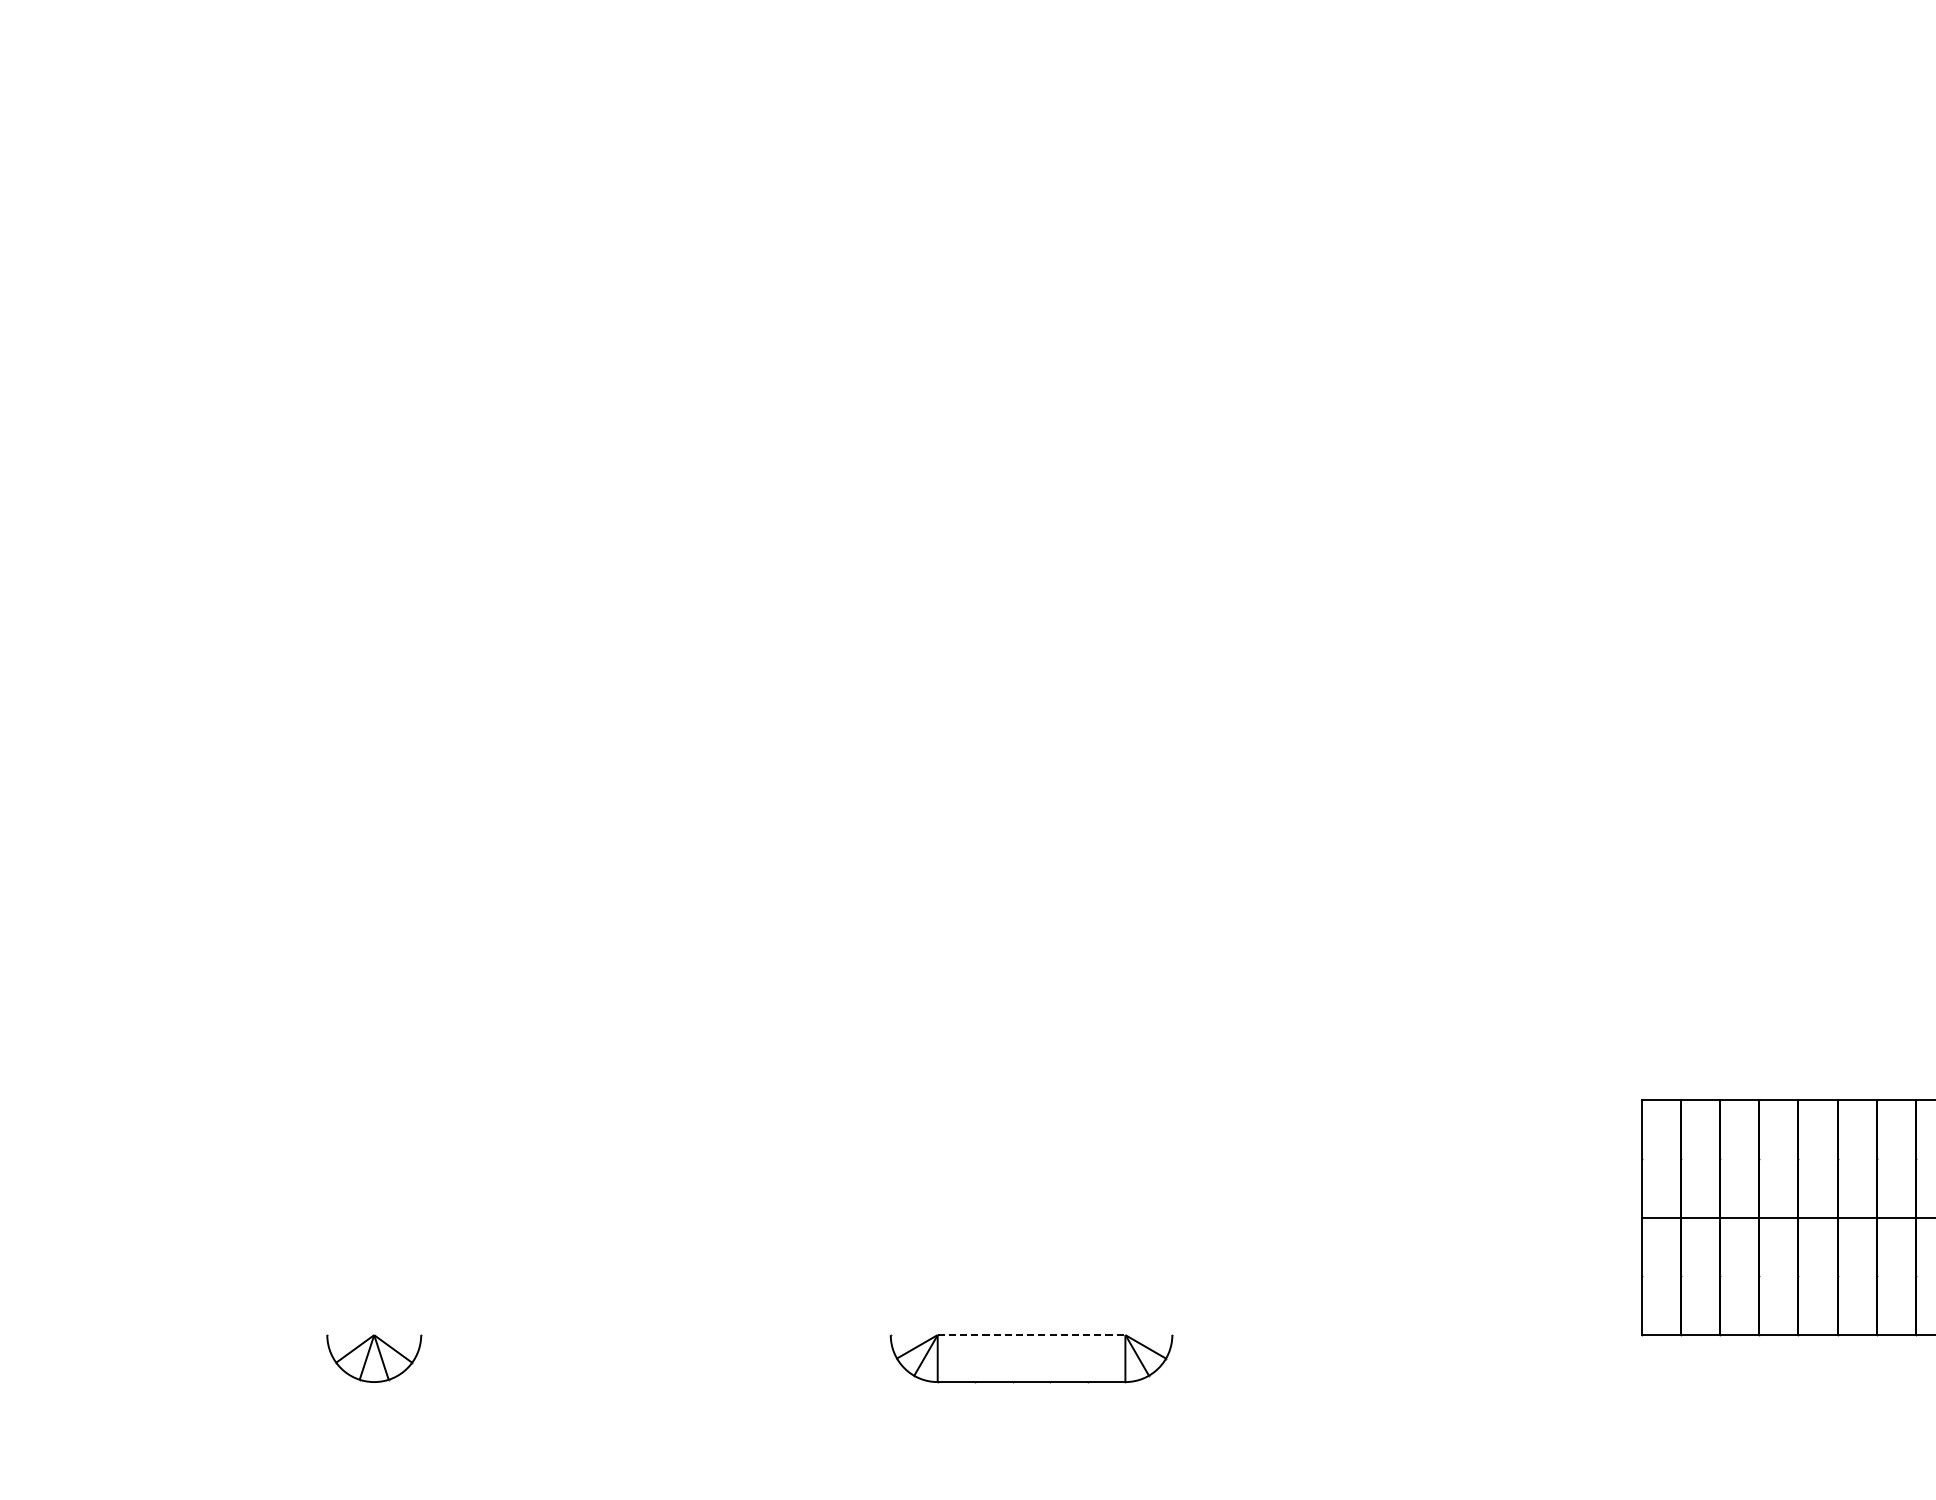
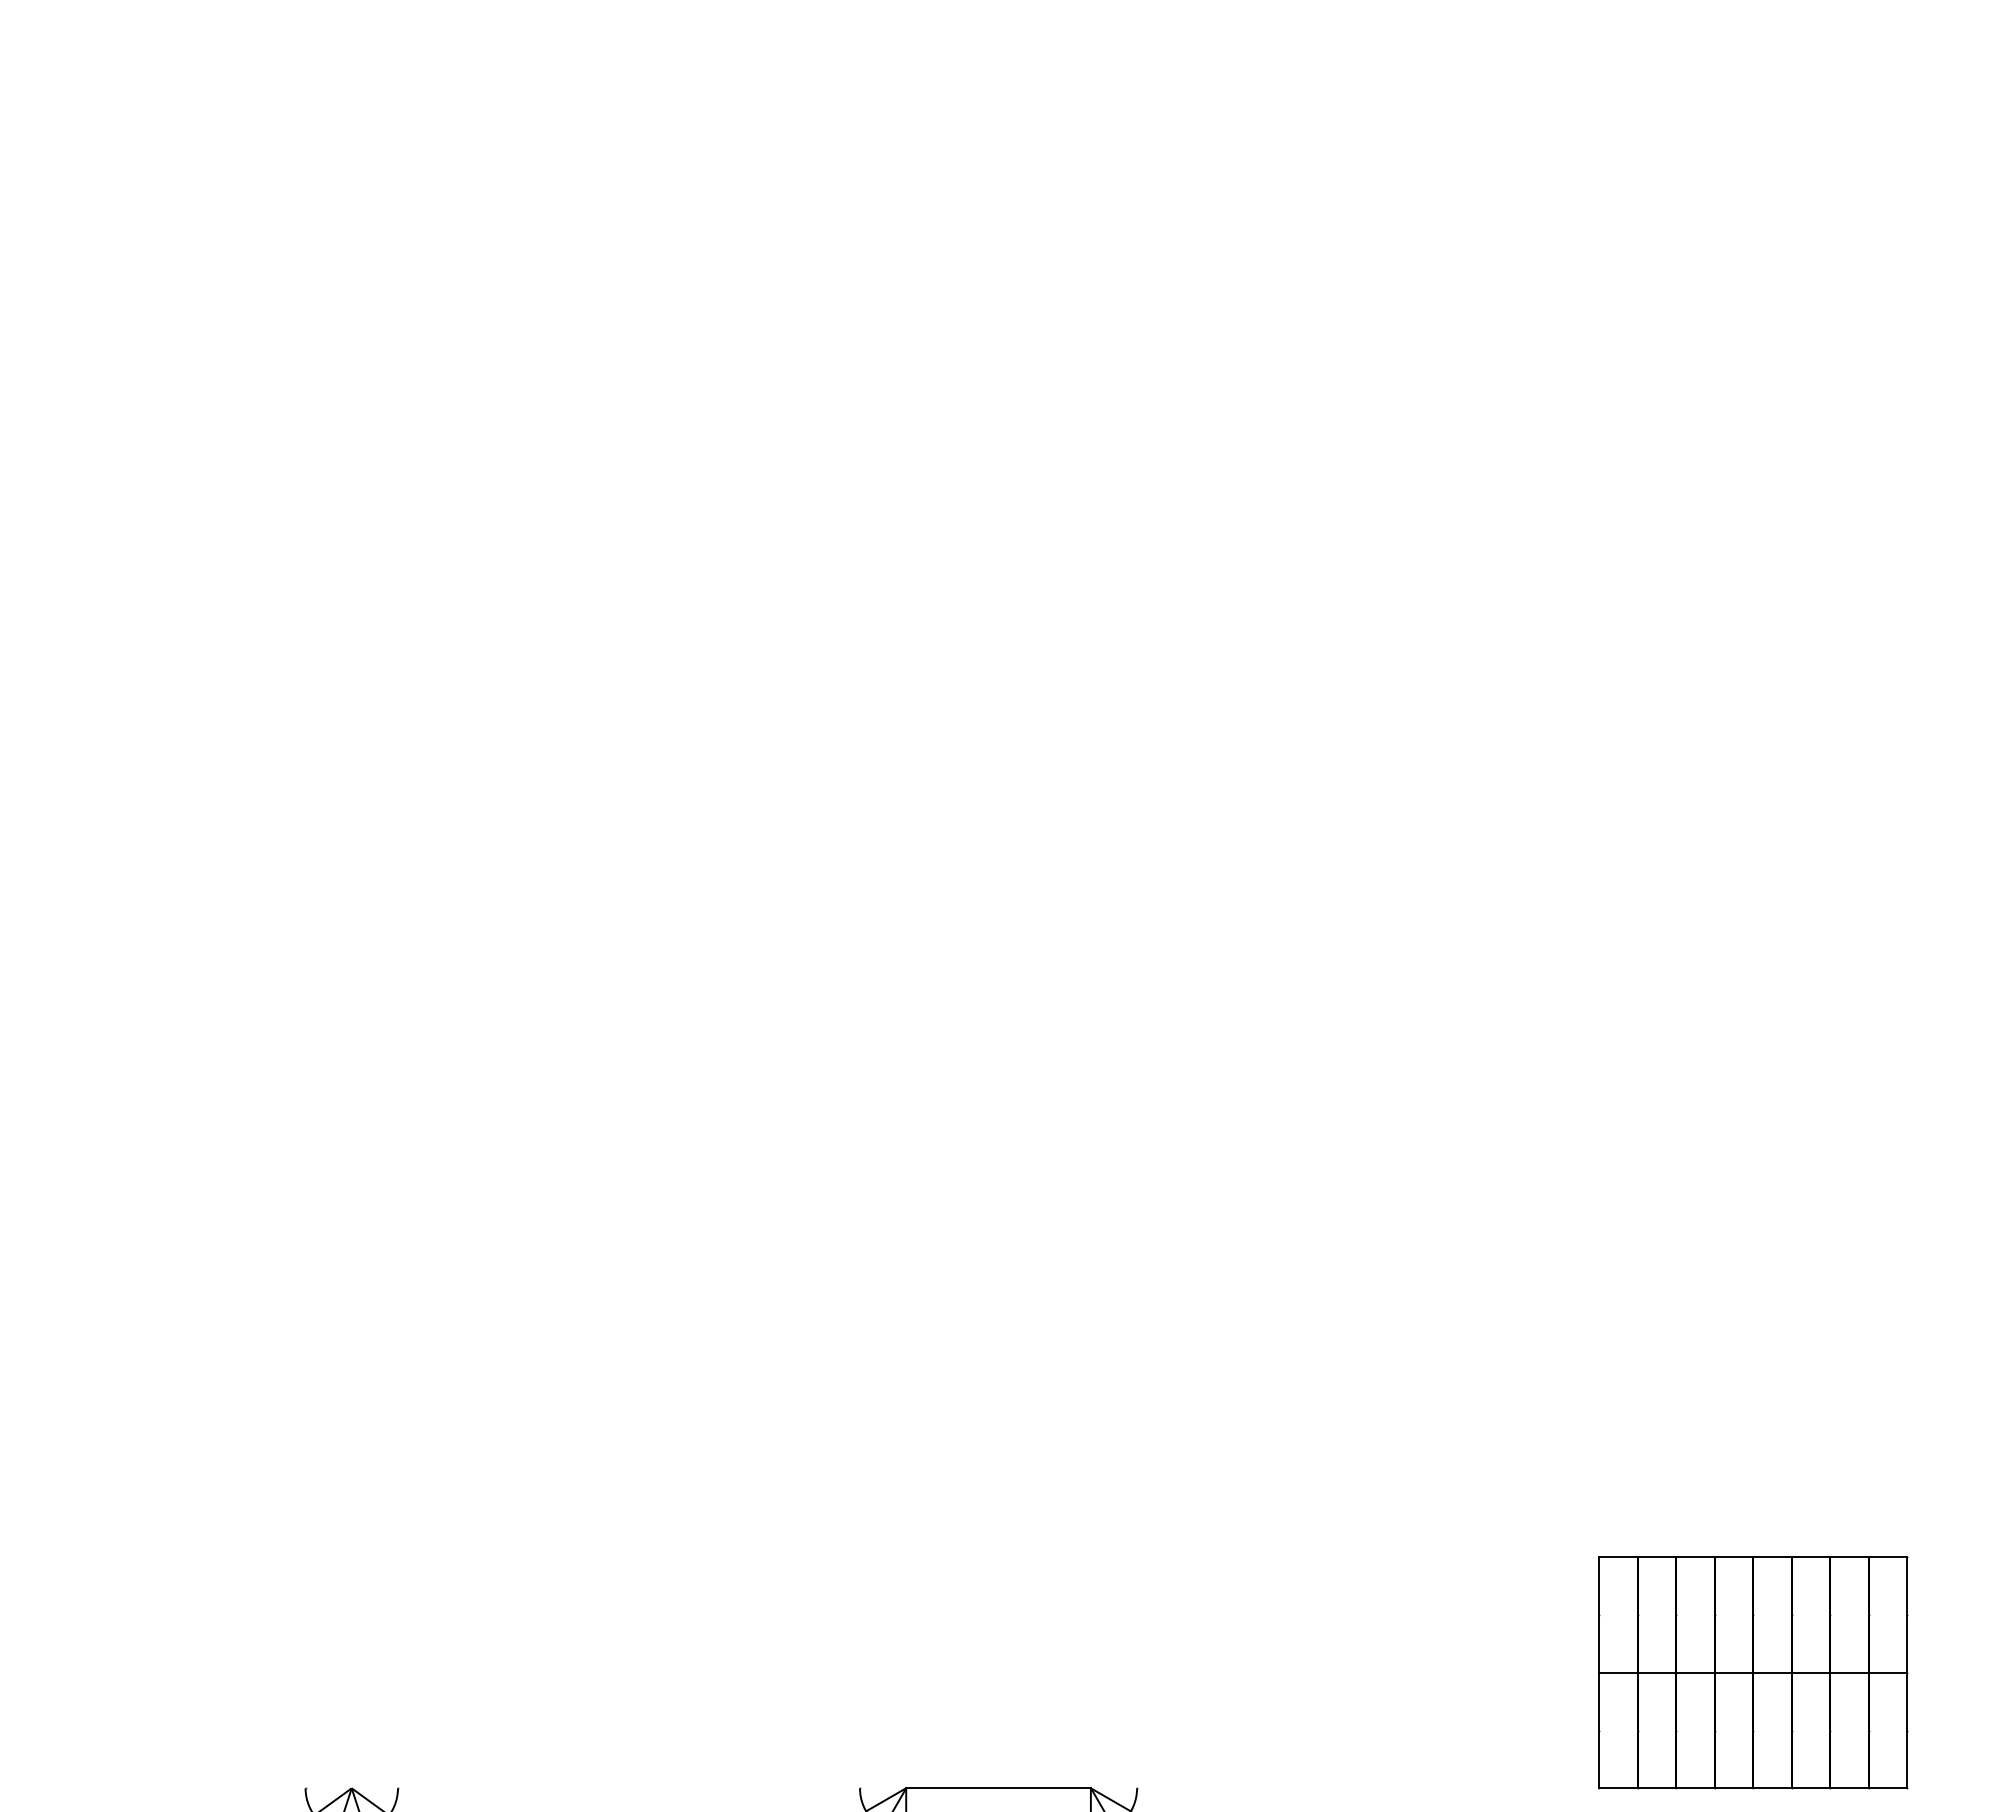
line: (1032, 1335) -> (999, 1788), dashed -> solid

